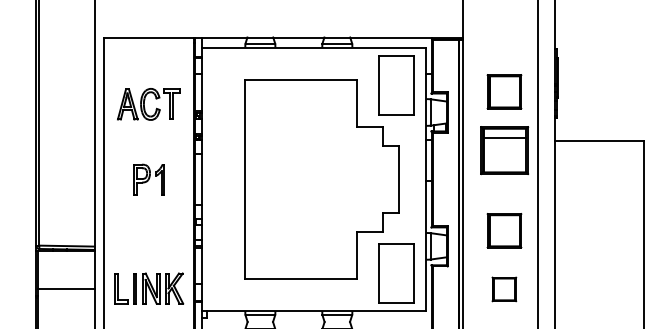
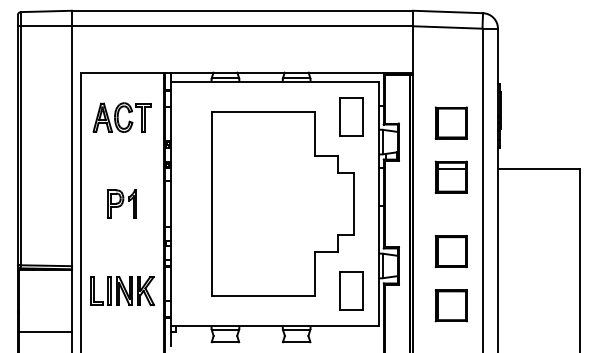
part: (396, 84) -> (351, 116), size x0.71
part: (148, 104) -> (121, 117), moved
part: (503, 149) -> (450, 176), size x0.71
part: (396, 272) -> (351, 290), size x0.71
part: (149, 287) -> (122, 290), moved
line: (65, 289) -> (45, 332), moved
part: (503, 289) -> (450, 305), size x1.43

